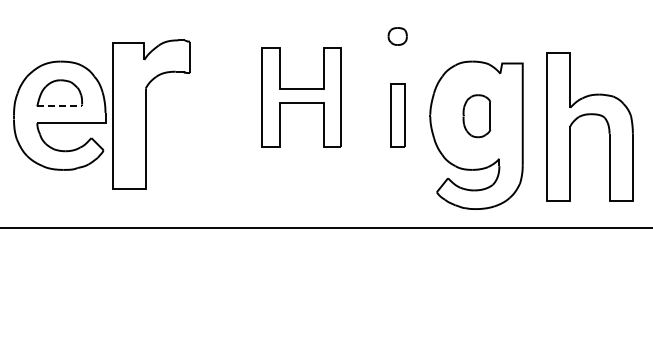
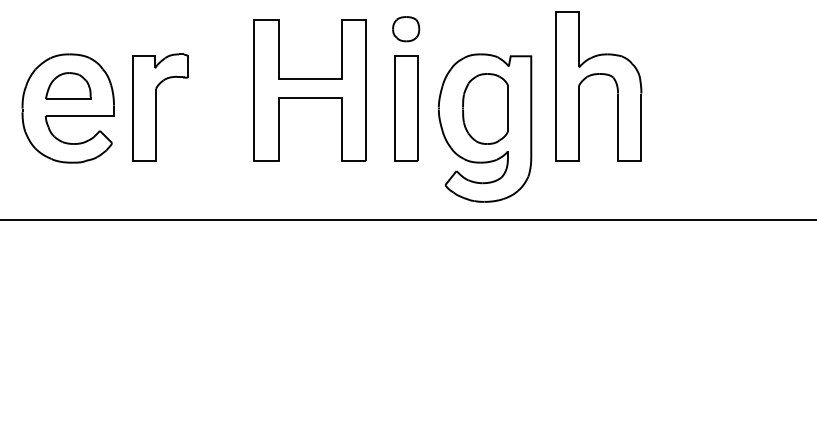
part: (397, 36) -> (406, 29), size x1.43
part: (300, 97) -> (309, 90), size x1.43
line: (60, 106) -> (69, 99), dashed -> solid
part: (151, 114) -> (160, 107), size x0.71
part: (397, 115) -> (406, 108), size x1.67
part: (476, 115) -> (485, 108), size x1.67
part: (586, 115) -> (595, 75), moved

